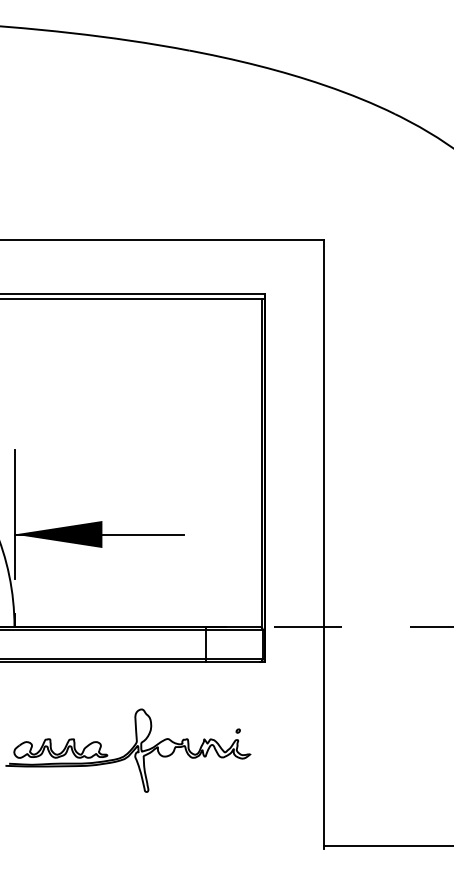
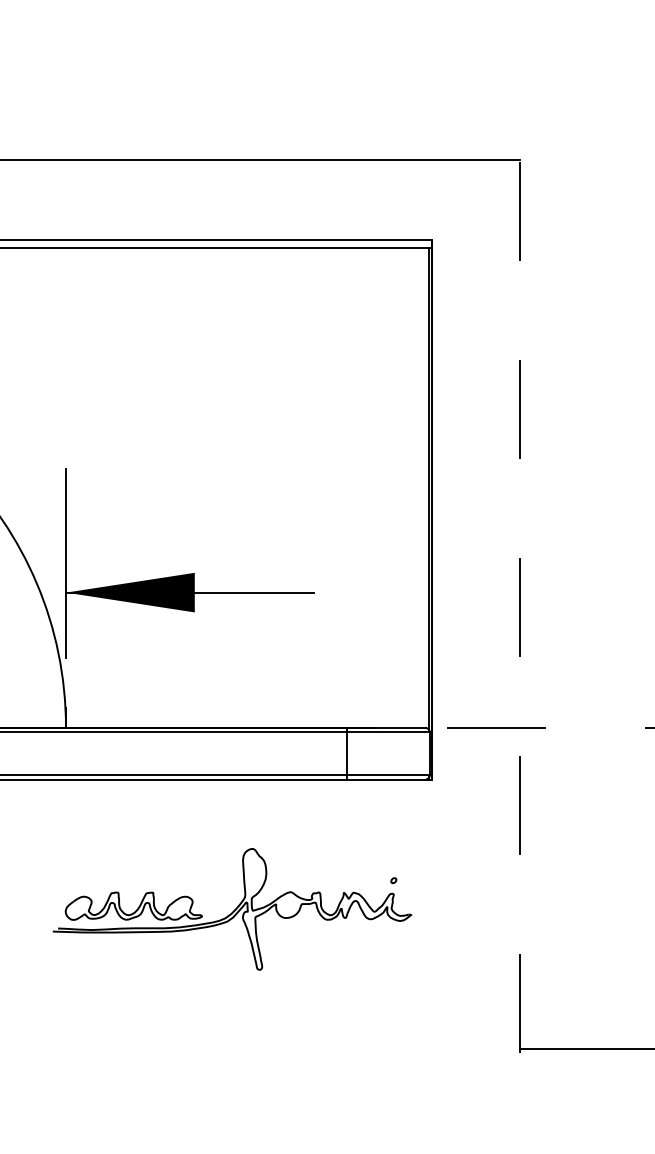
line: (324, 544) -> (520, 607), solid -> dashed

